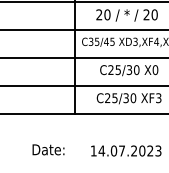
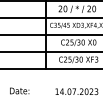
text: (48, 149) -> (19, 90), moved

